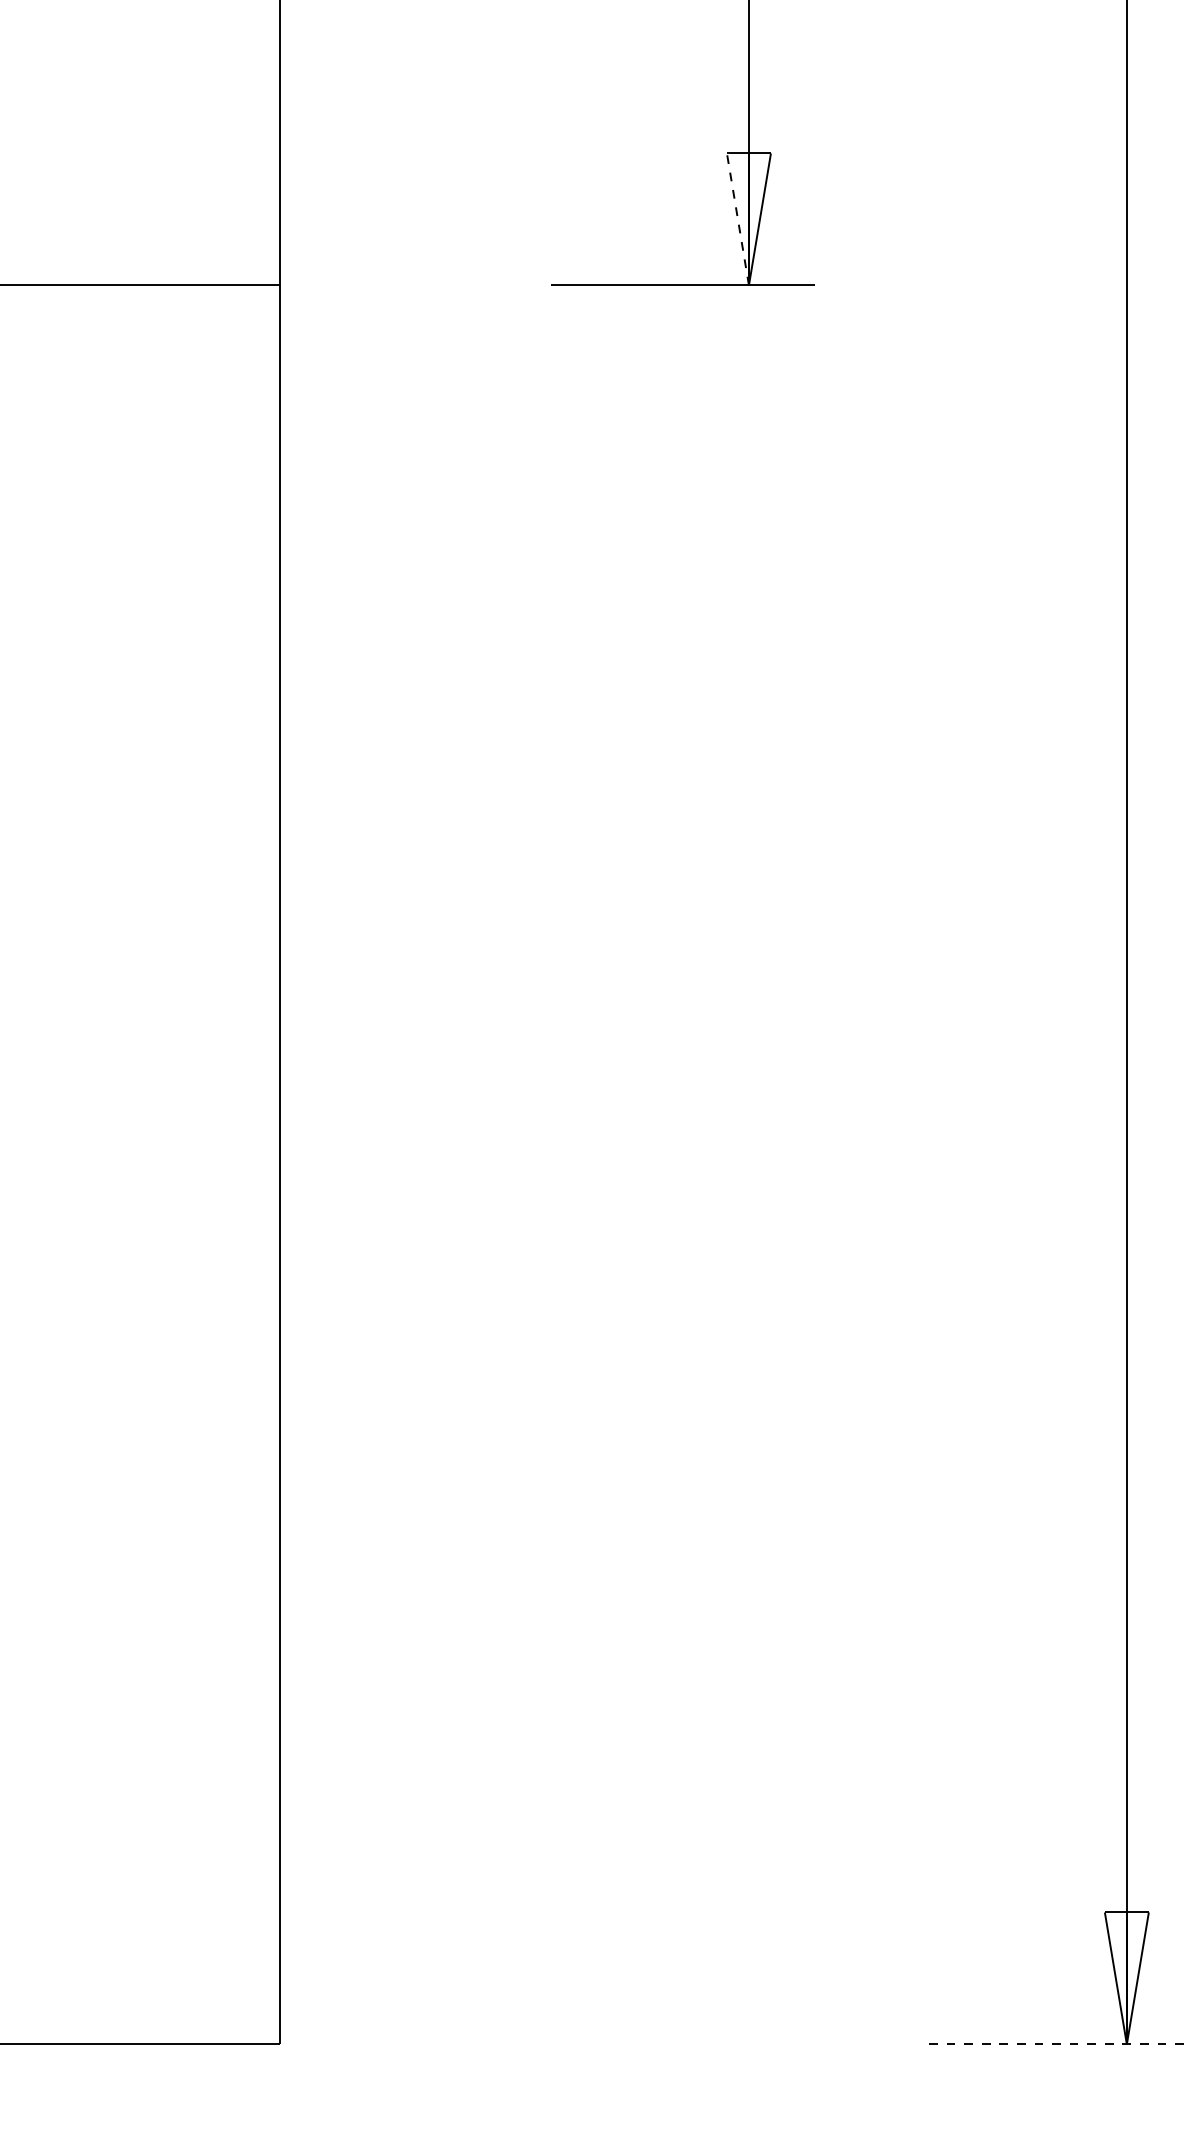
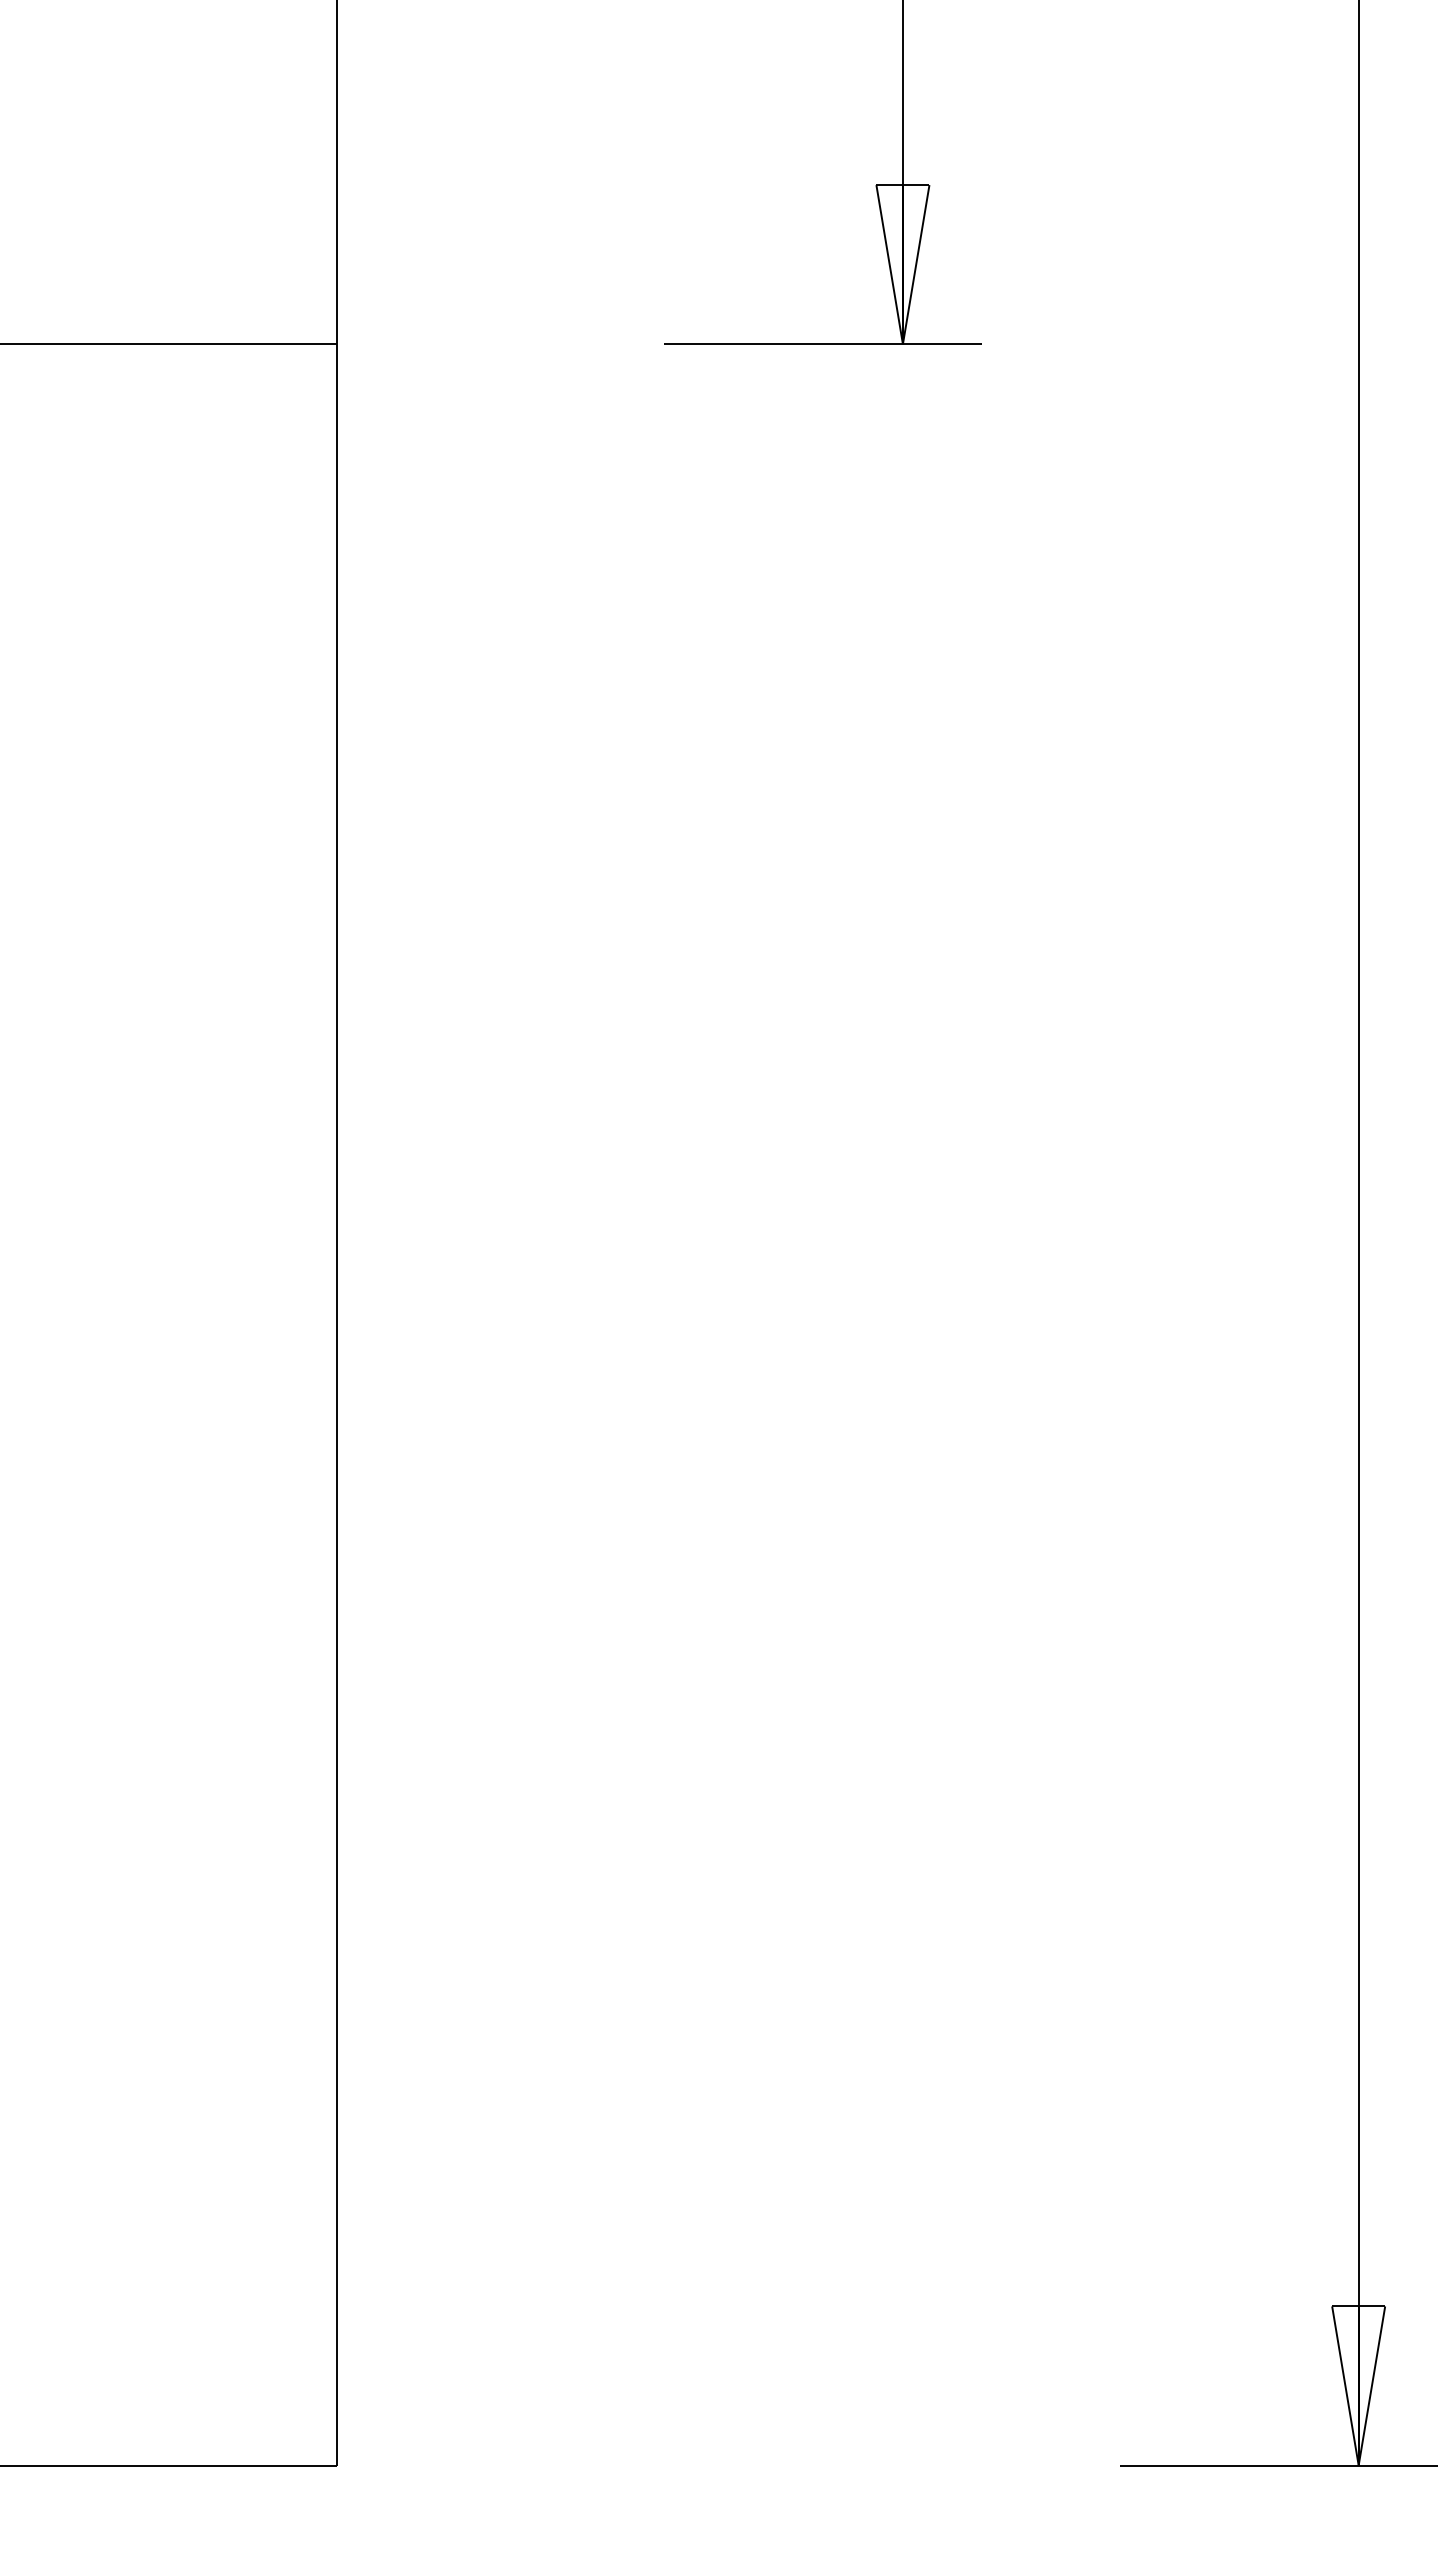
line: (737, 219) -> (889, 264), dashed -> solid
line: (1061, 2044) -> (1279, 2465), dashed -> solid

